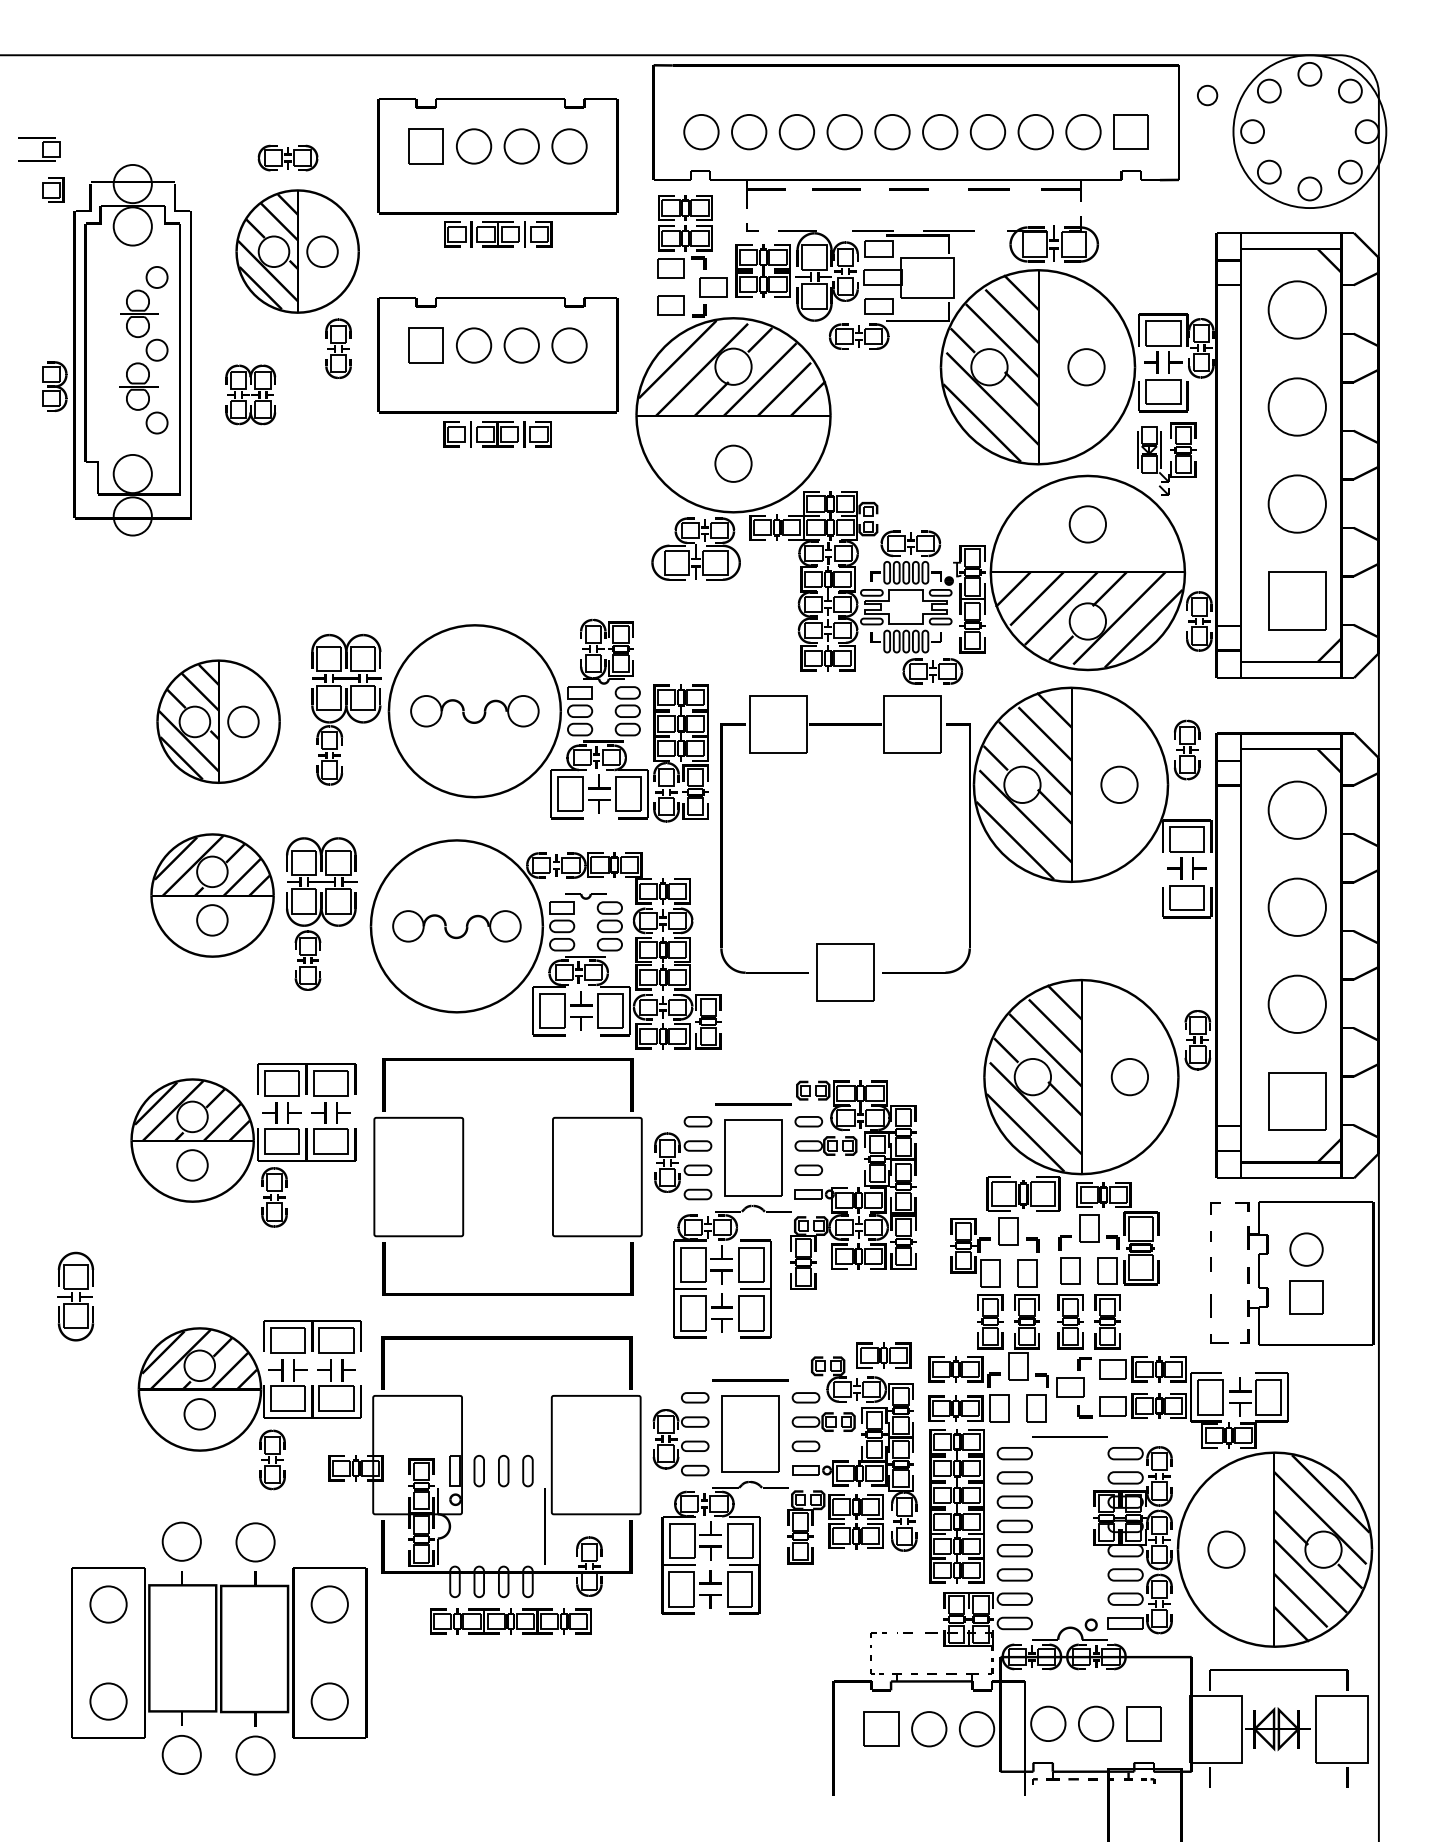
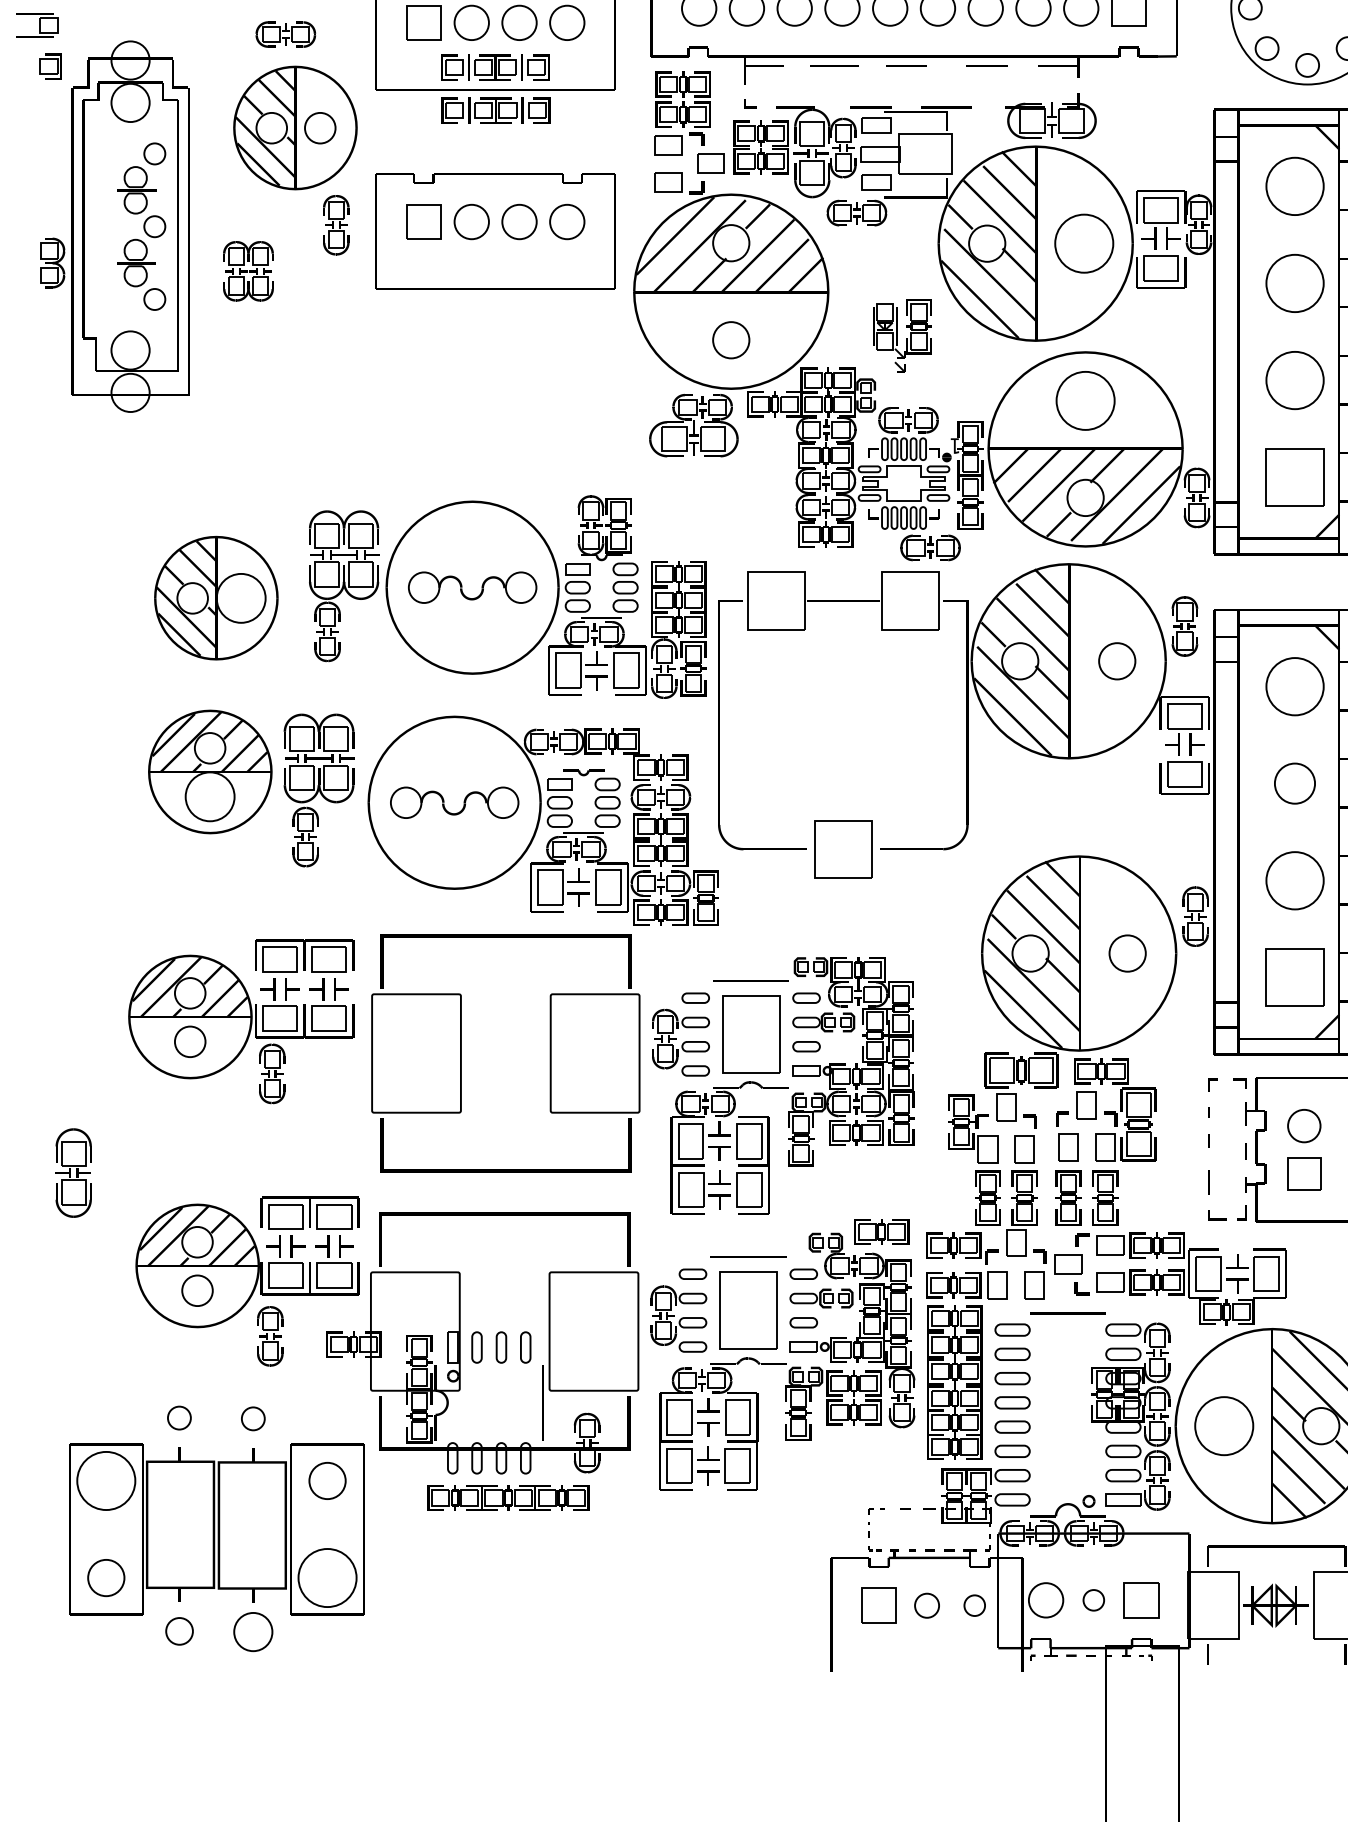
circle: (1086, 367) -> (1084, 243), size x1.6
part: (497, 434) -> (495, 67), moved
part: (1166, 458) -> (902, 334), moved
circle: (1087, 524) -> (1085, 400), size x1.6
circle: (243, 721) -> (241, 597), size x1.6
circle: (1296, 906) -> (1294, 782), size x0.7
circle: (212, 920) -> (210, 796), size x1.6
circle: (181, 1541) -> (179, 1417), size x0.6
circle: (255, 1542) -> (253, 1418), size x0.6
circle: (1226, 1549) -> (1224, 1425), size x1.6
circle: (108, 1604) -> (106, 1480), size x1.6
circle: (329, 1701) -> (327, 1577), size x1.6
circle: (1095, 1723) -> (1093, 1599), size x0.6
circle: (929, 1729) -> (927, 1605), size x0.7
circle: (976, 1729) -> (974, 1605), size x0.6
circle: (181, 1754) -> (179, 1630), size x0.7

